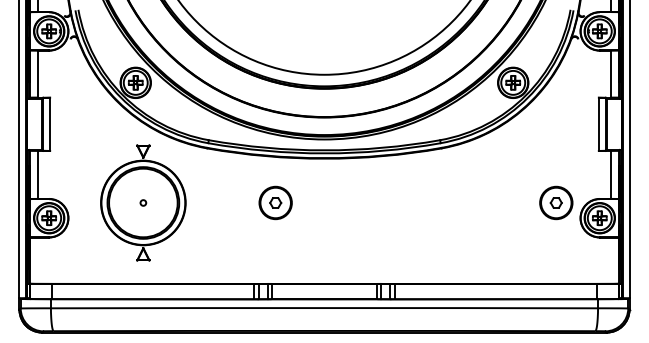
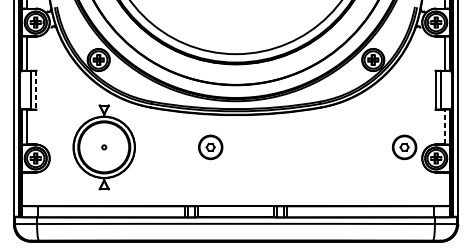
line: (50, 124) -> (36, 90), solid -> dashed
line: (611, 174) -> (444, 126), solid -> dashed
part: (275, 202) -> (210, 147), moved

